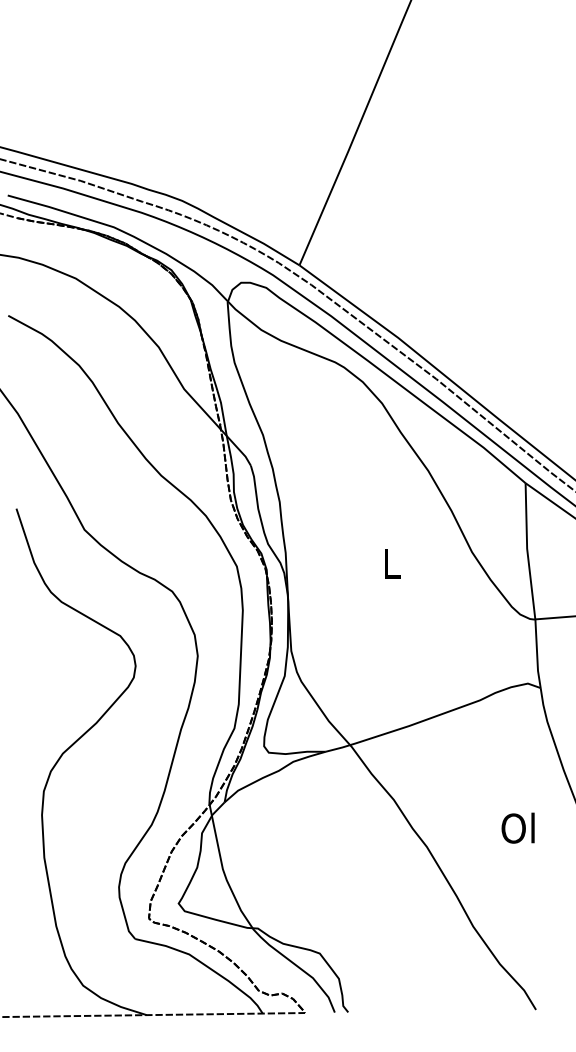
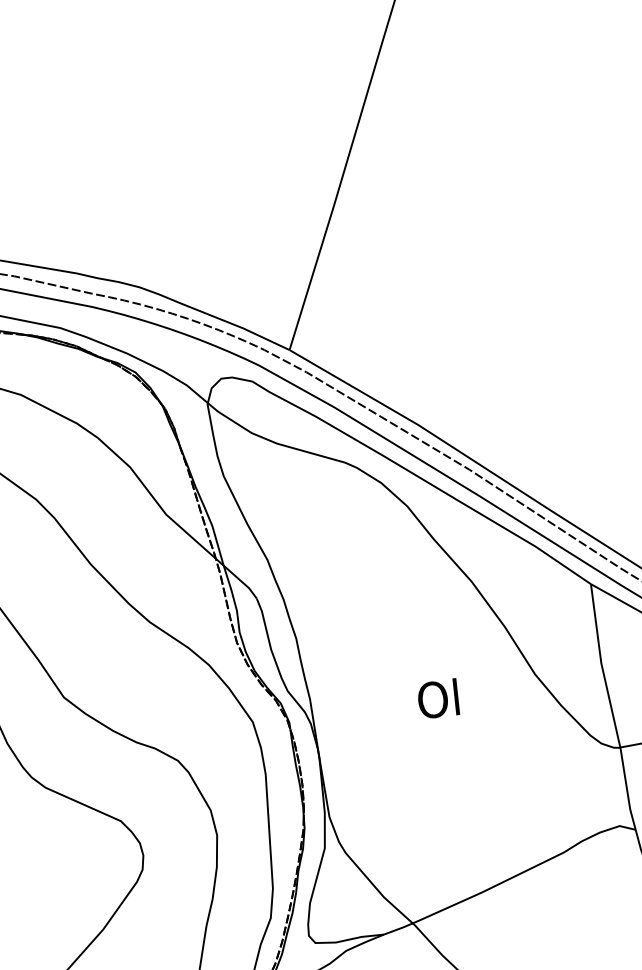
text: (390, 563) -> (438, 698), L -> Ol

